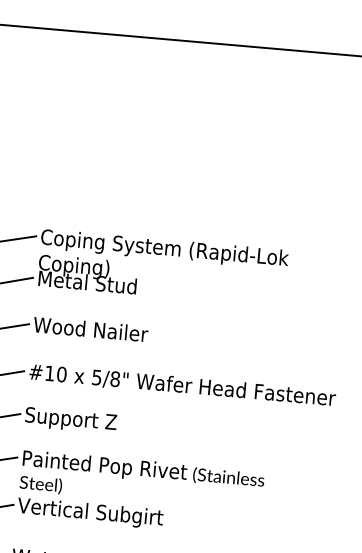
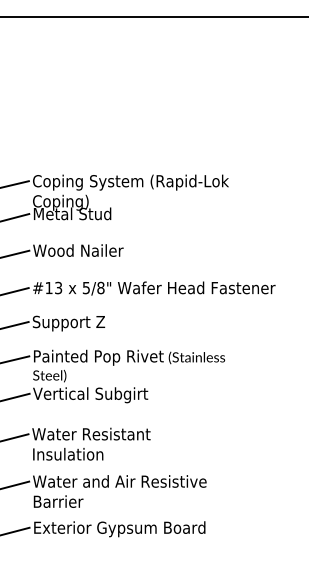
text: (61, 373) -> (58, 287), #10 -> #13

